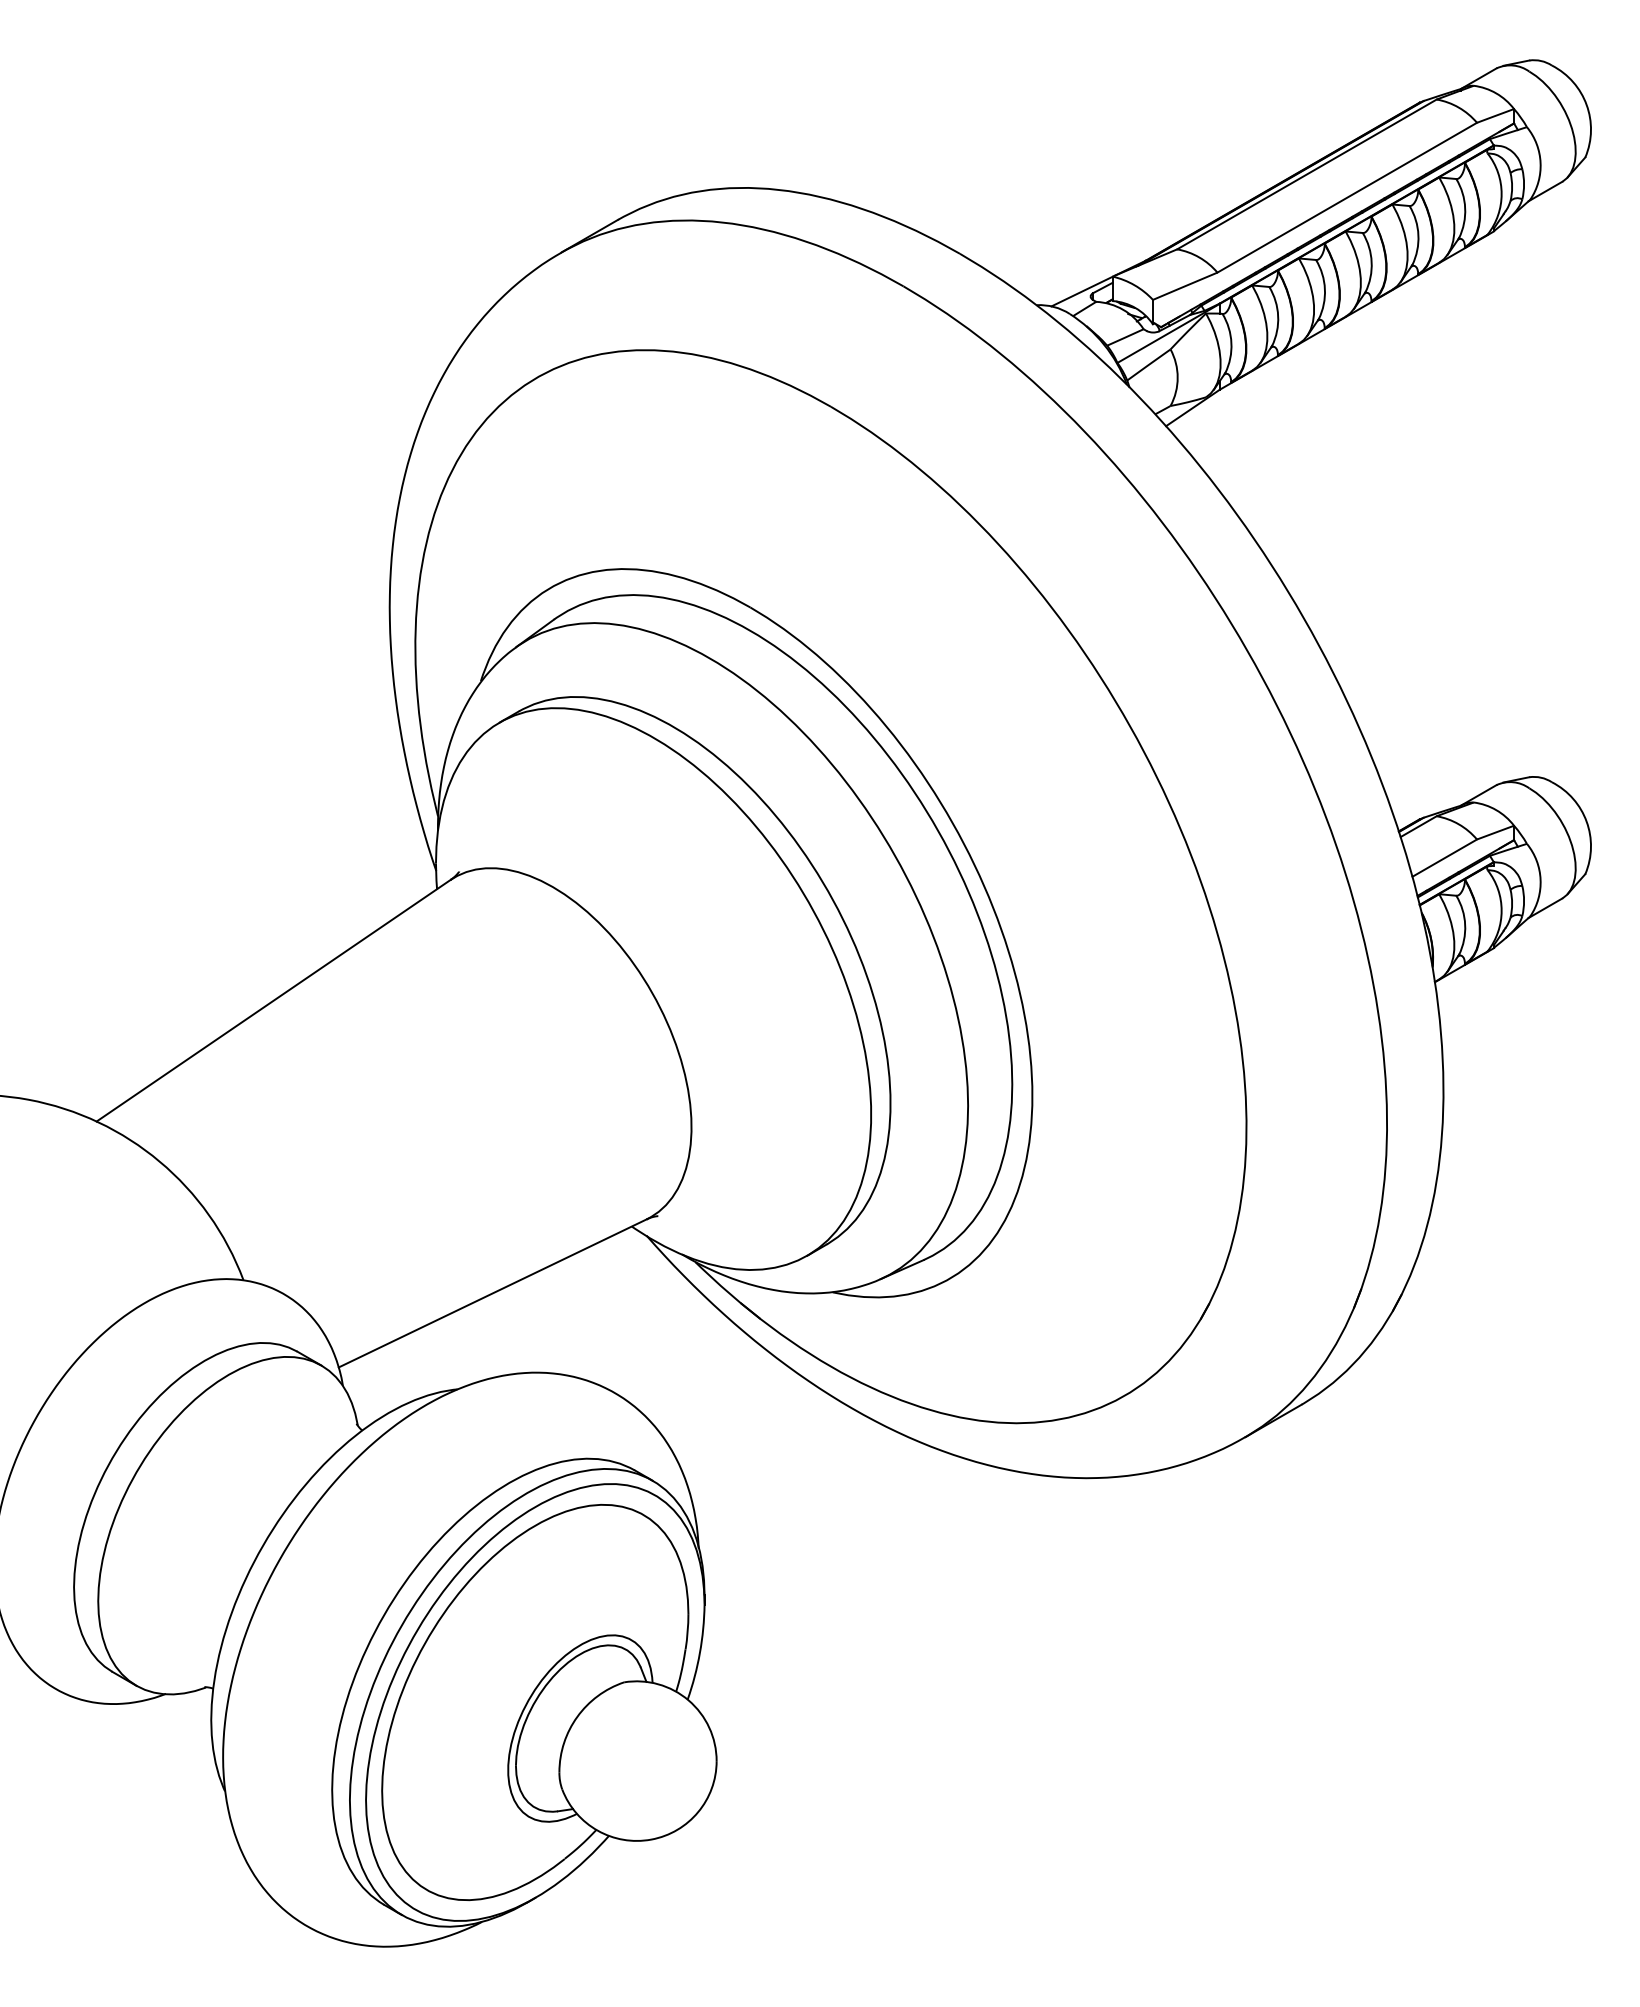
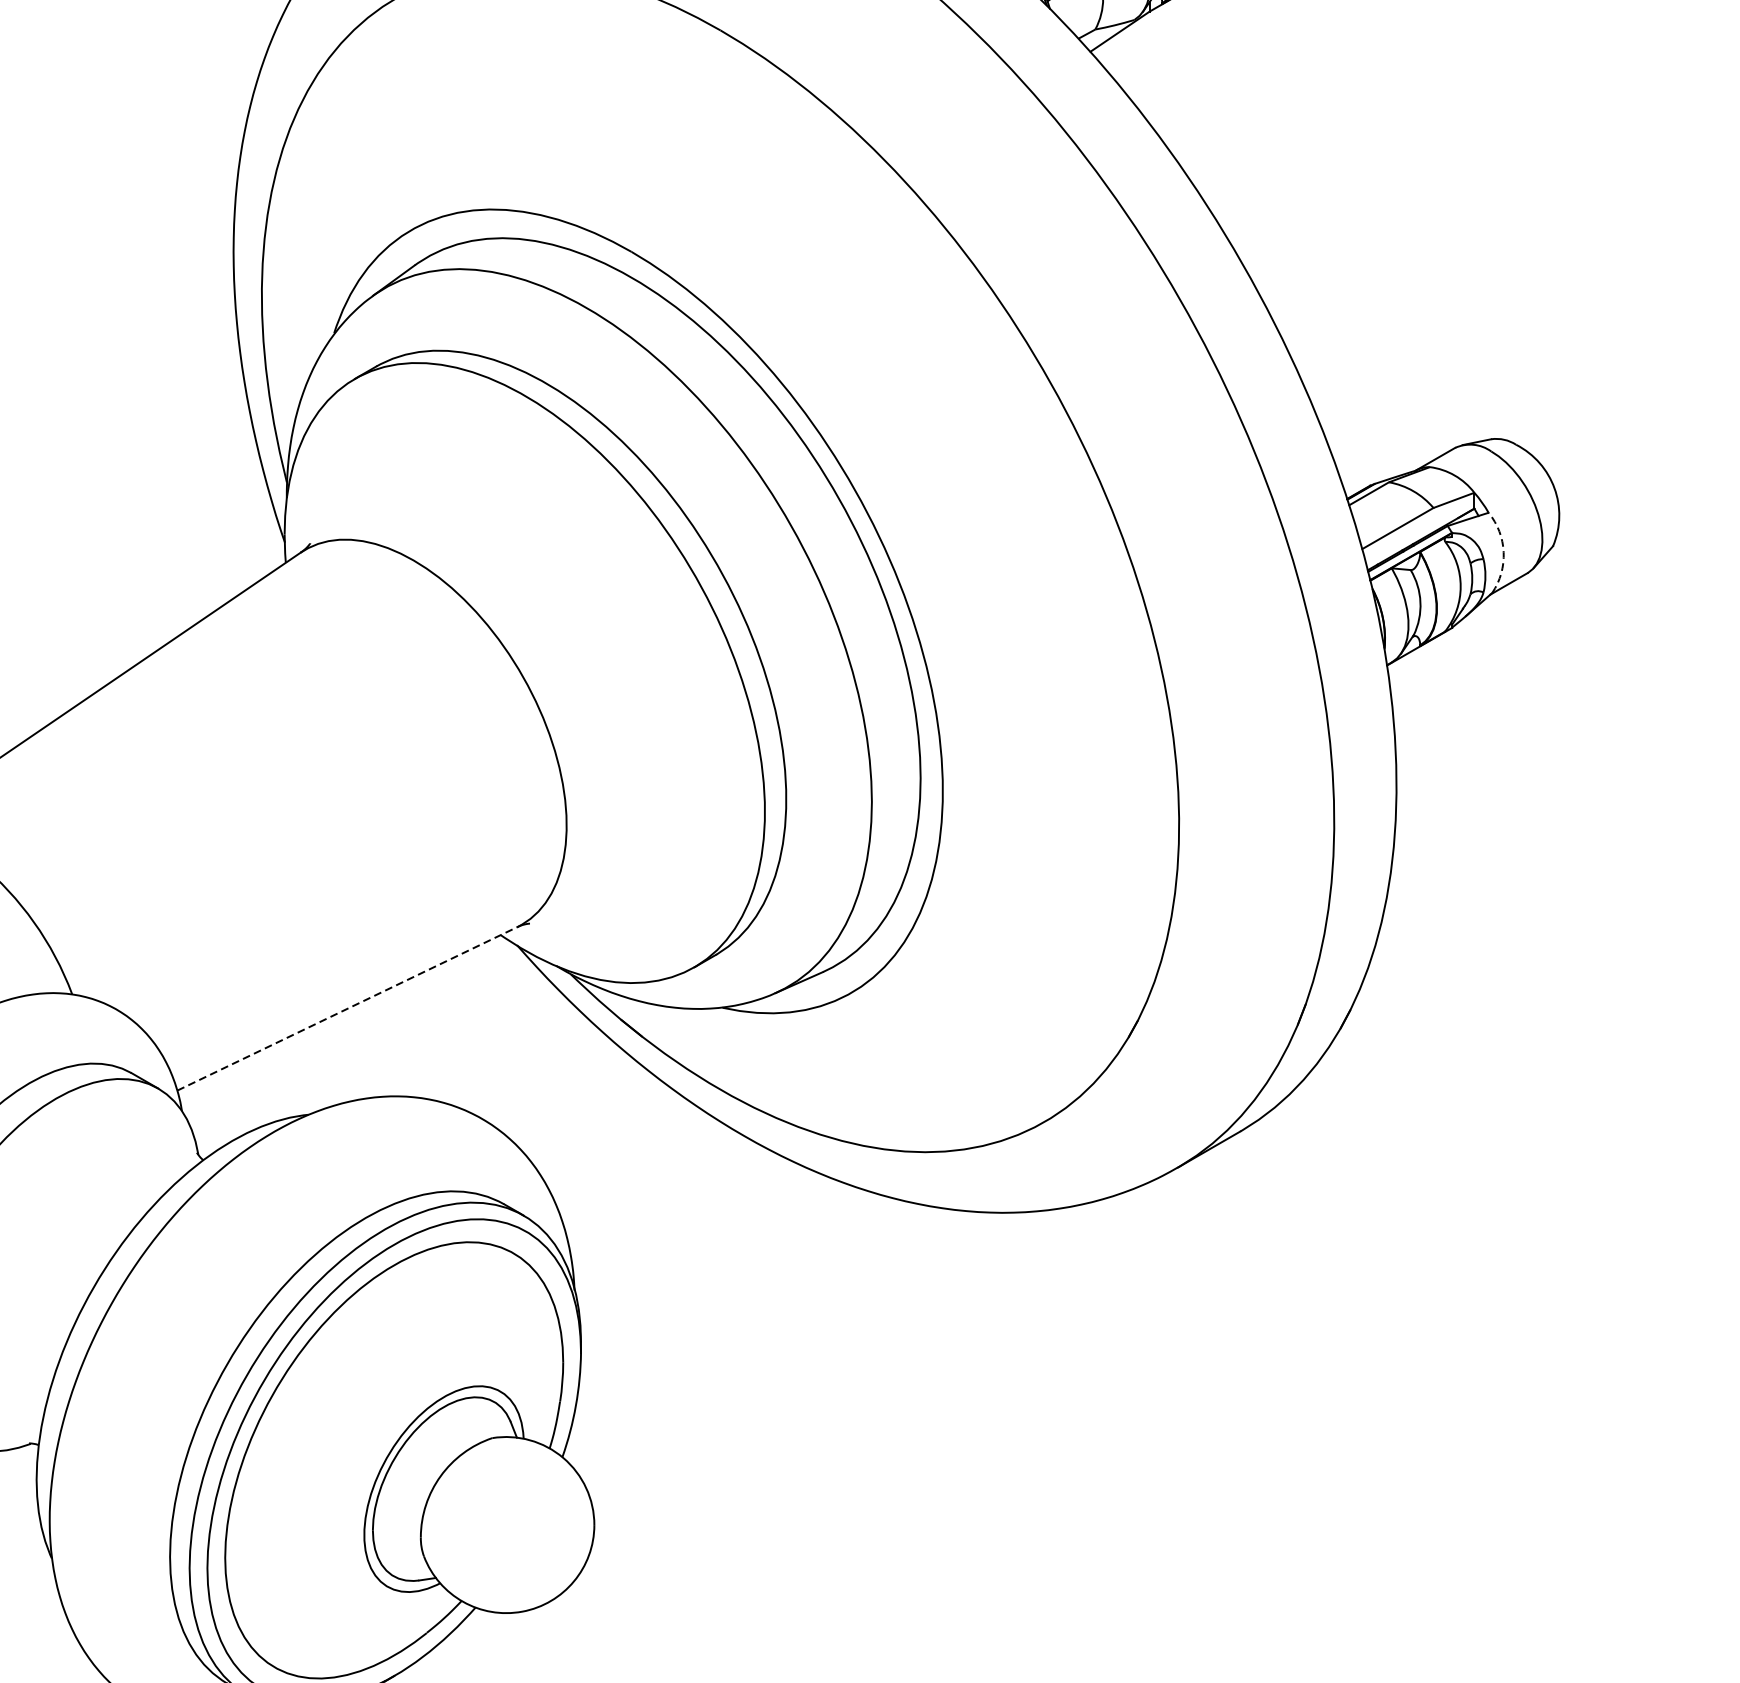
arc: (1540, 879) -> (1503, 552), solid -> dashed
line: (492, 1293) -> (347, 1009), solid -> dashed

